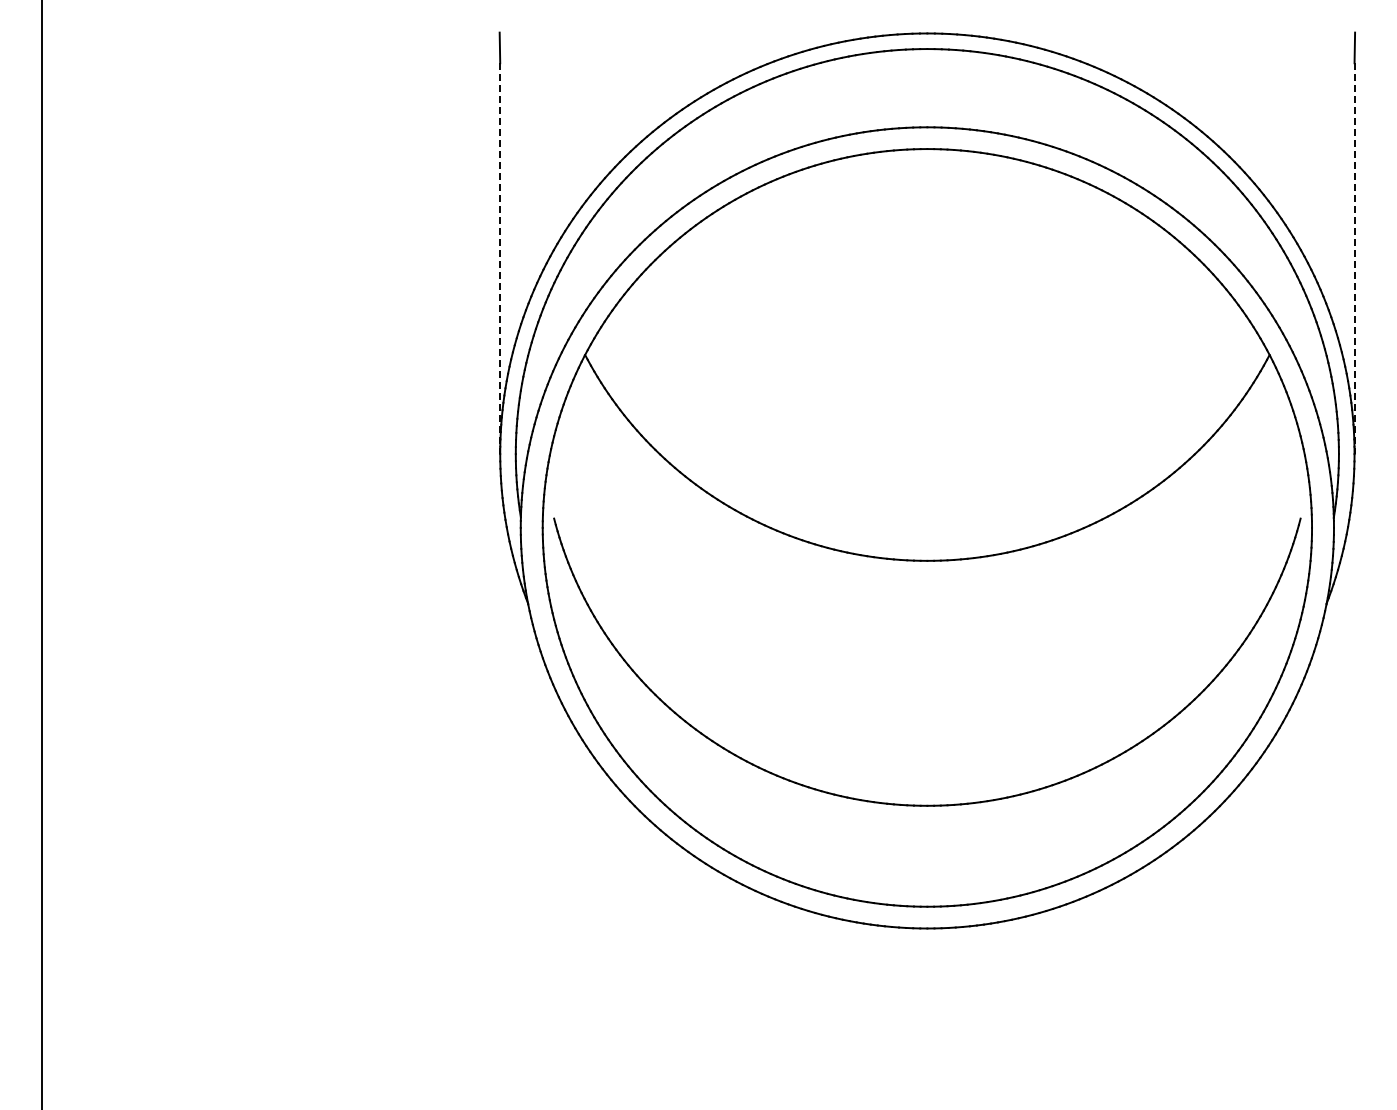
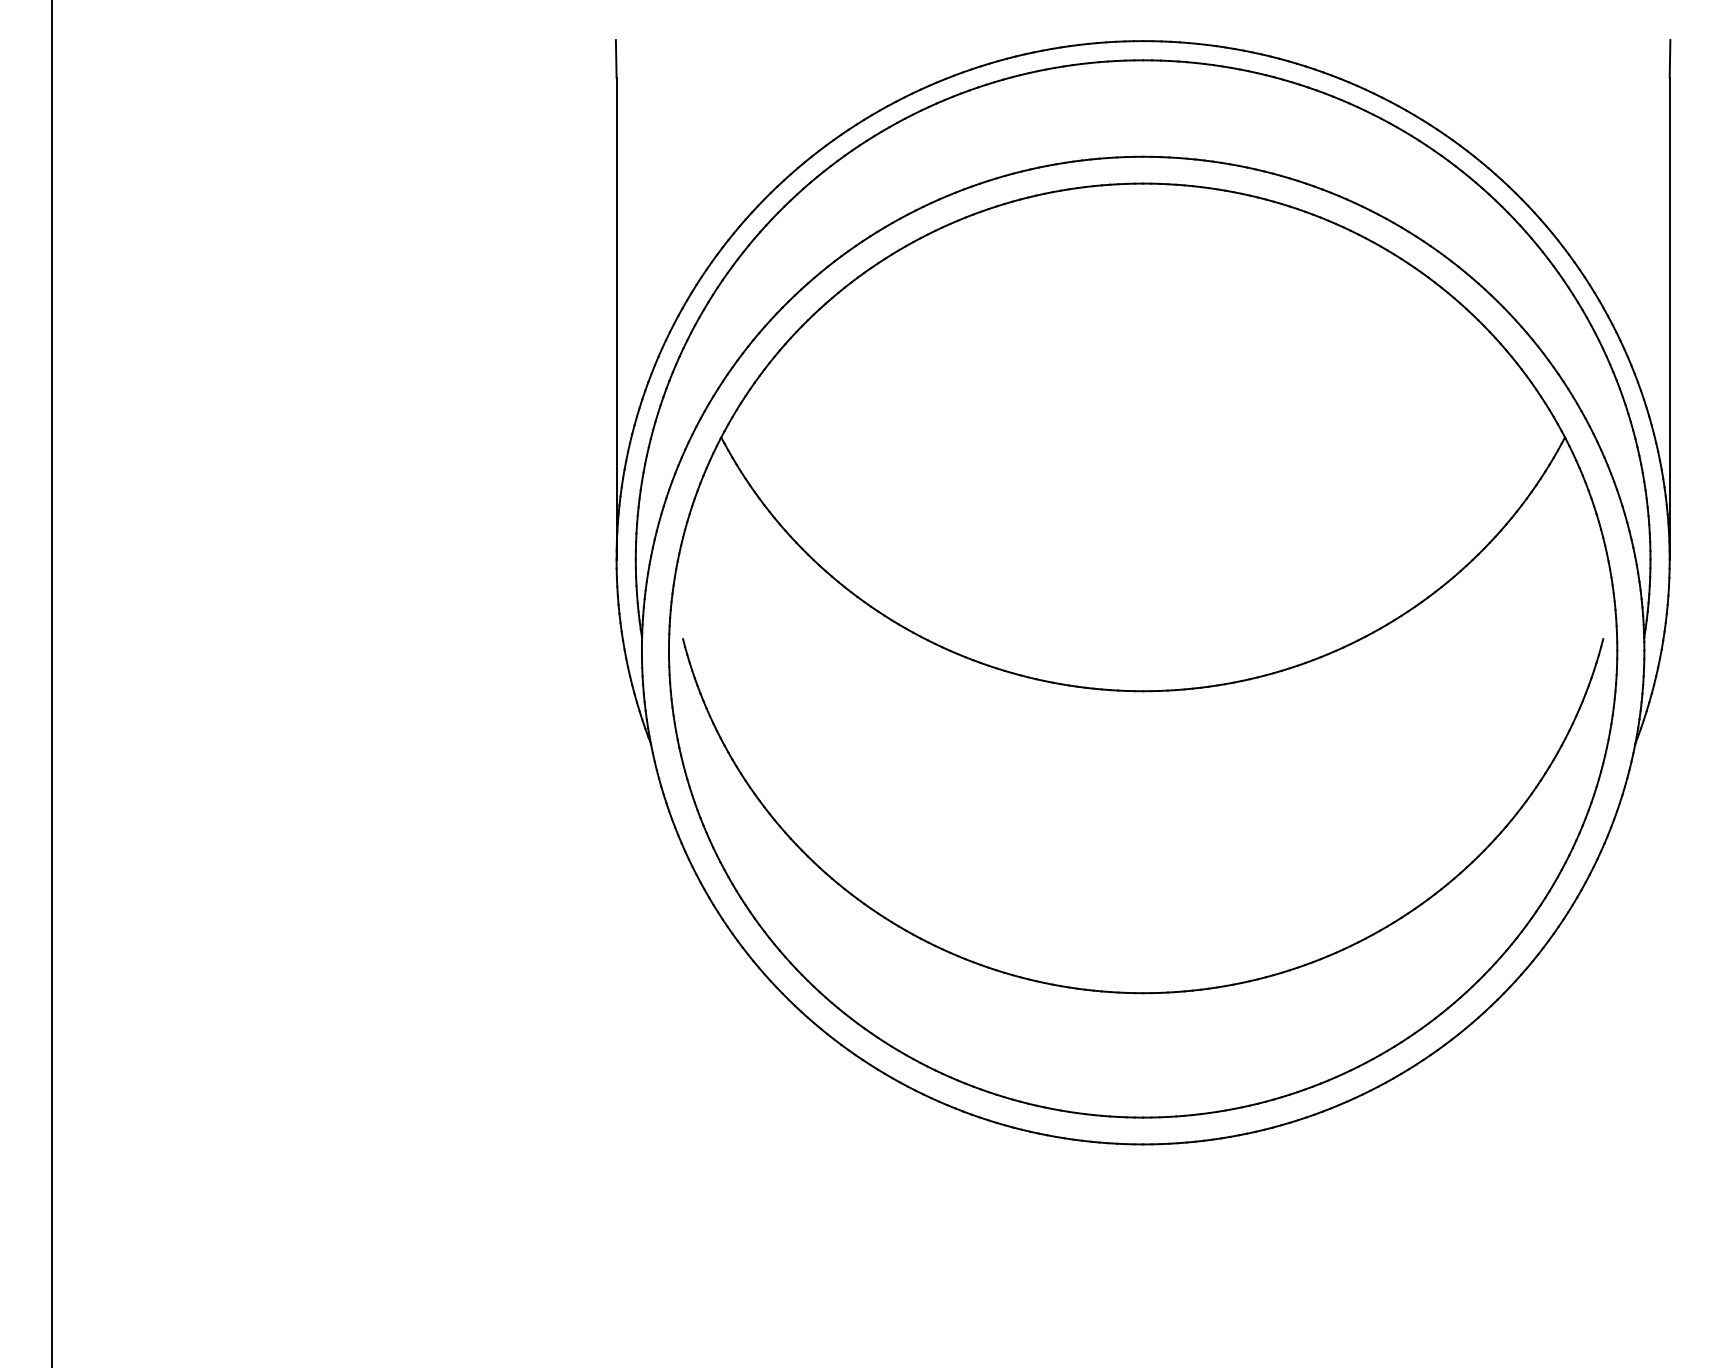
line: (500, 259) -> (616, 319), dashed -> solid
line: (1354, 259) -> (1669, 319), dashed -> solid

